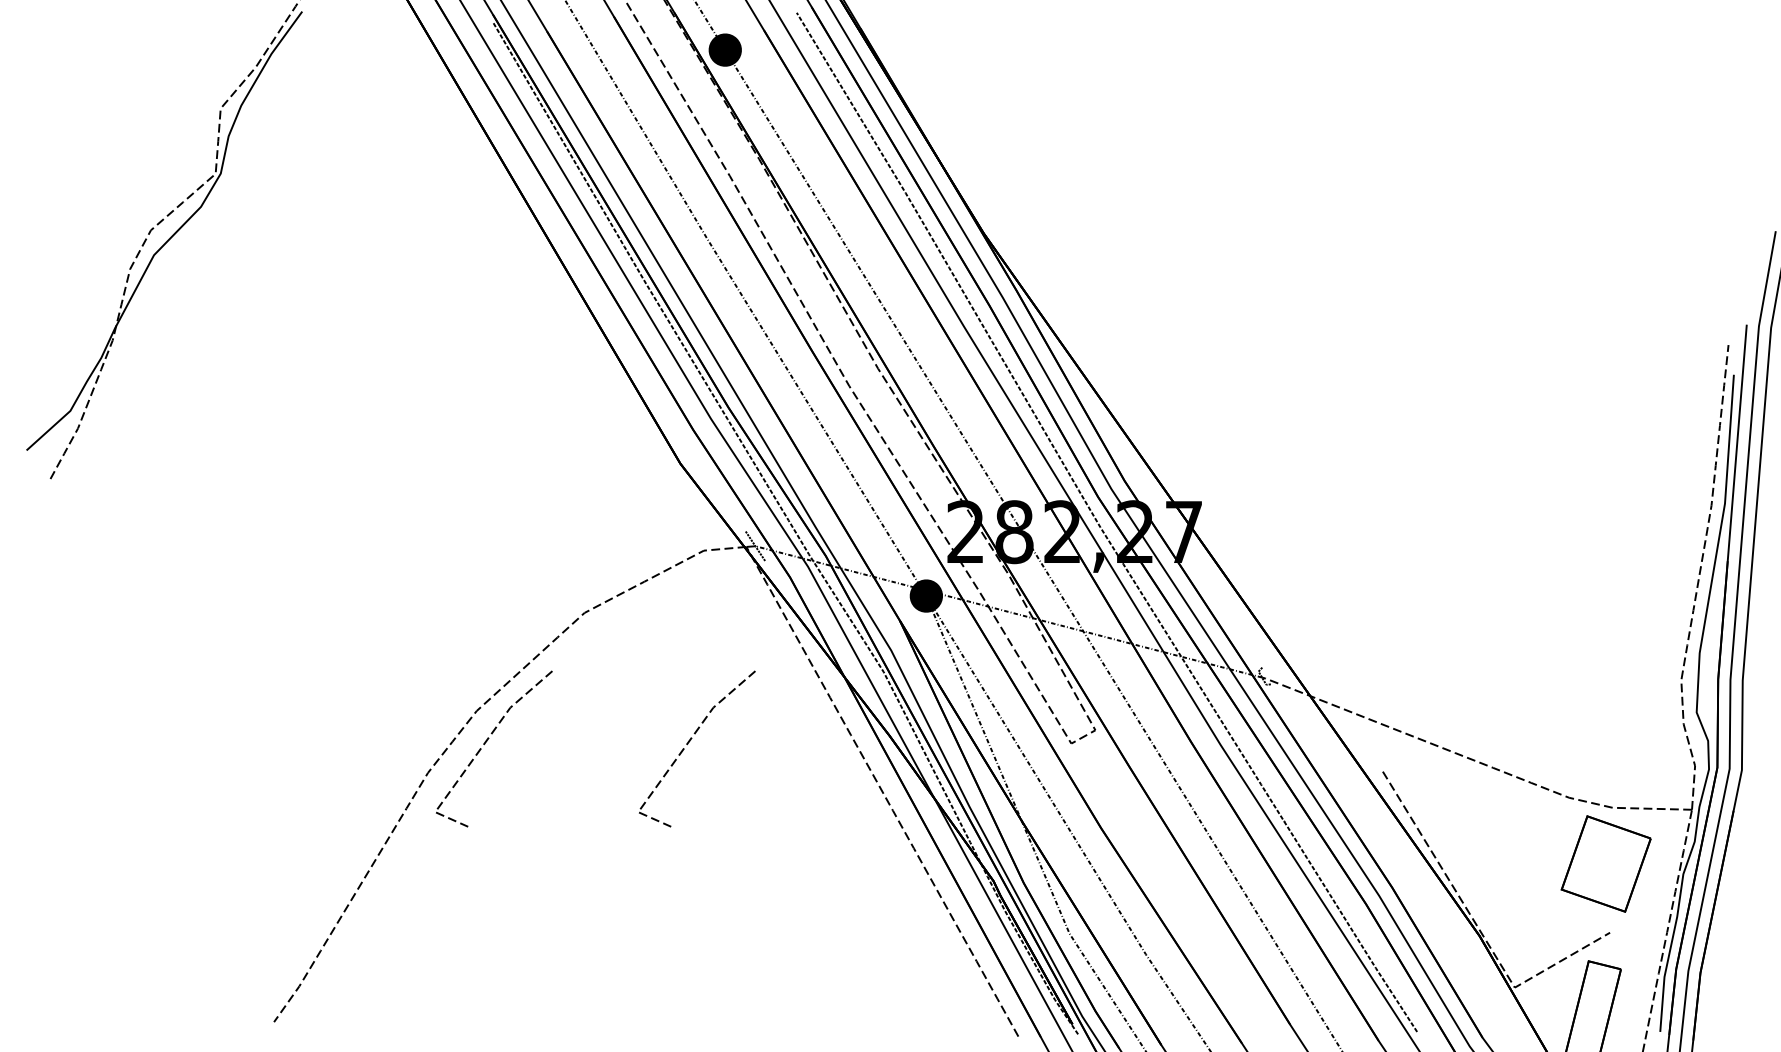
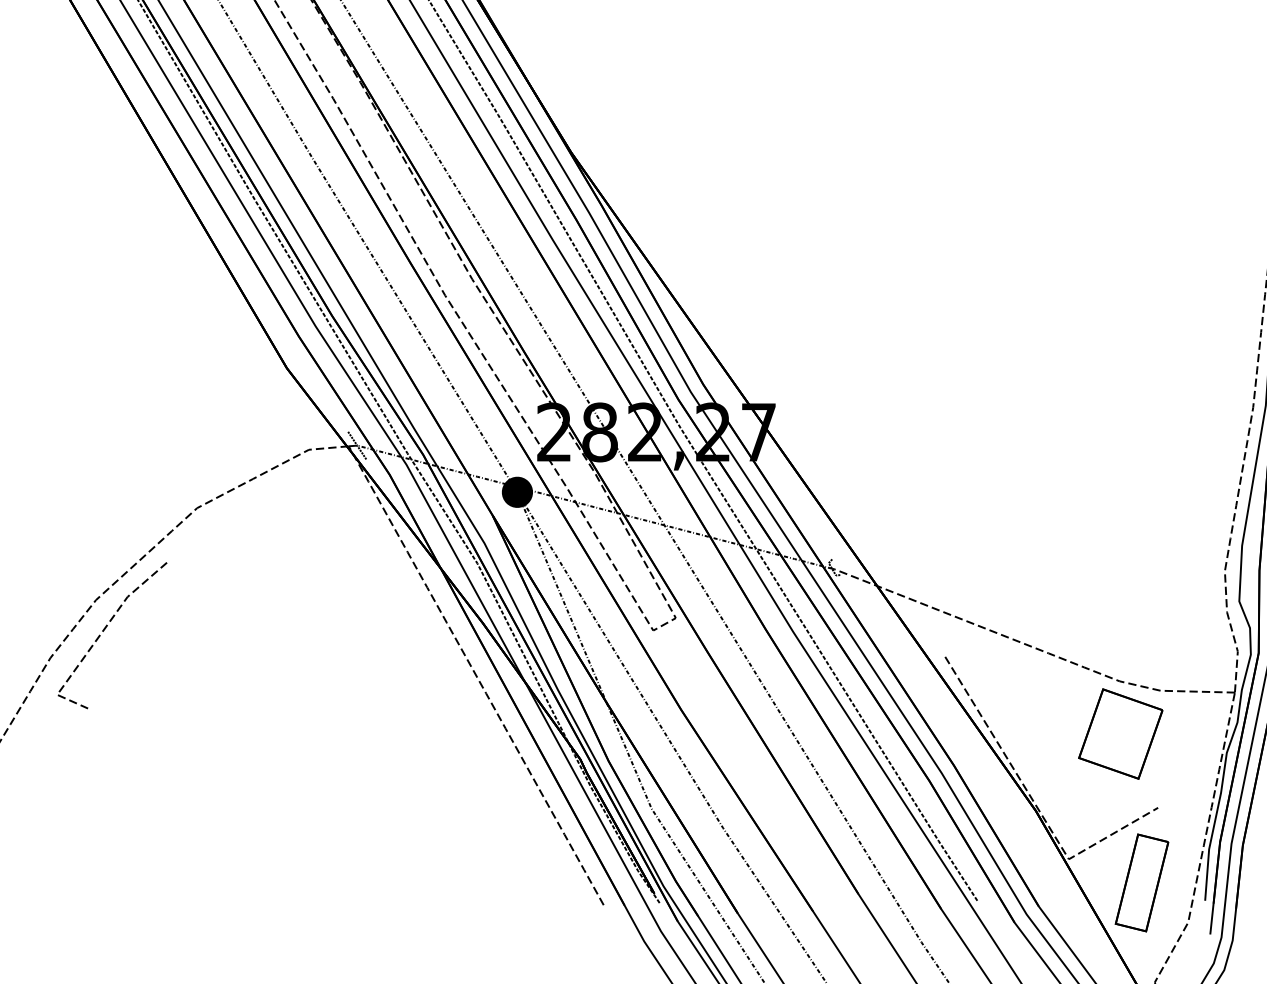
line: (688, 744) -> (294, 631), removed
part: (1605, 863) -> (1120, 733), moved

